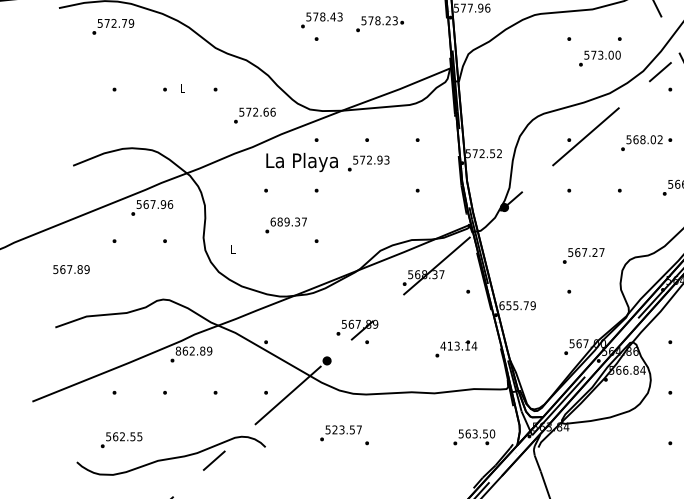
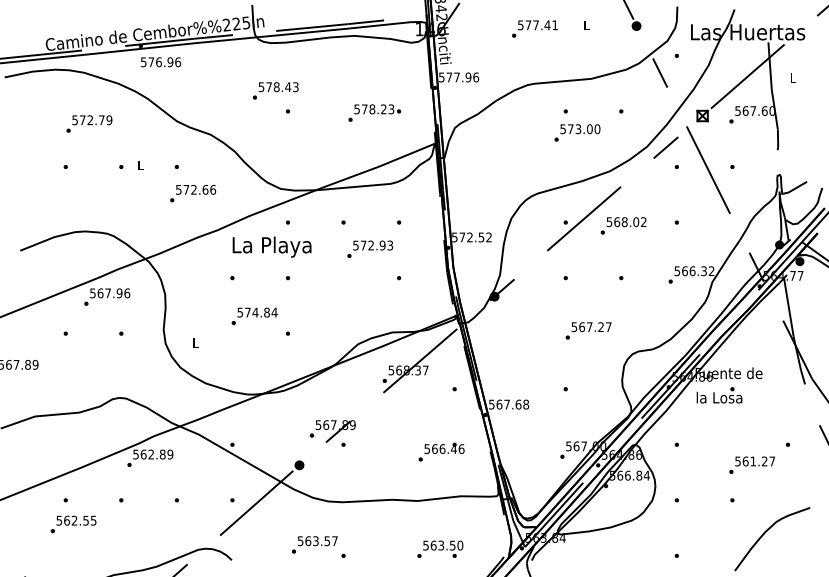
text: (321, 20) -> (275, 90), moved
text: (379, 23) -> (374, 112), moved
text: (113, 26) -> (89, 123), moved
text: (599, 58) -> (577, 132), moved
text: (255, 115) -> (193, 193), moved
text: (641, 142) -> (623, 225), moved
text: (368, 162) -> (370, 248), moved
text: (288, 221) -> (257, 312), 689.37 -> 574.84
text: (583, 255) -> (588, 330), moved
text: (518, 305) -> (509, 404), 655.79 -> 567.68
text: (458, 346) -> (444, 449), 413.14 -> 566.46
text: (177, 351) -> (135, 454), 862.89 -> 562.89
text: (335, 430) -> (308, 541), 523.57 -> 563.57
text: (474, 436) -> (440, 548), moved
text: (121, 440) -> (73, 524), moved

